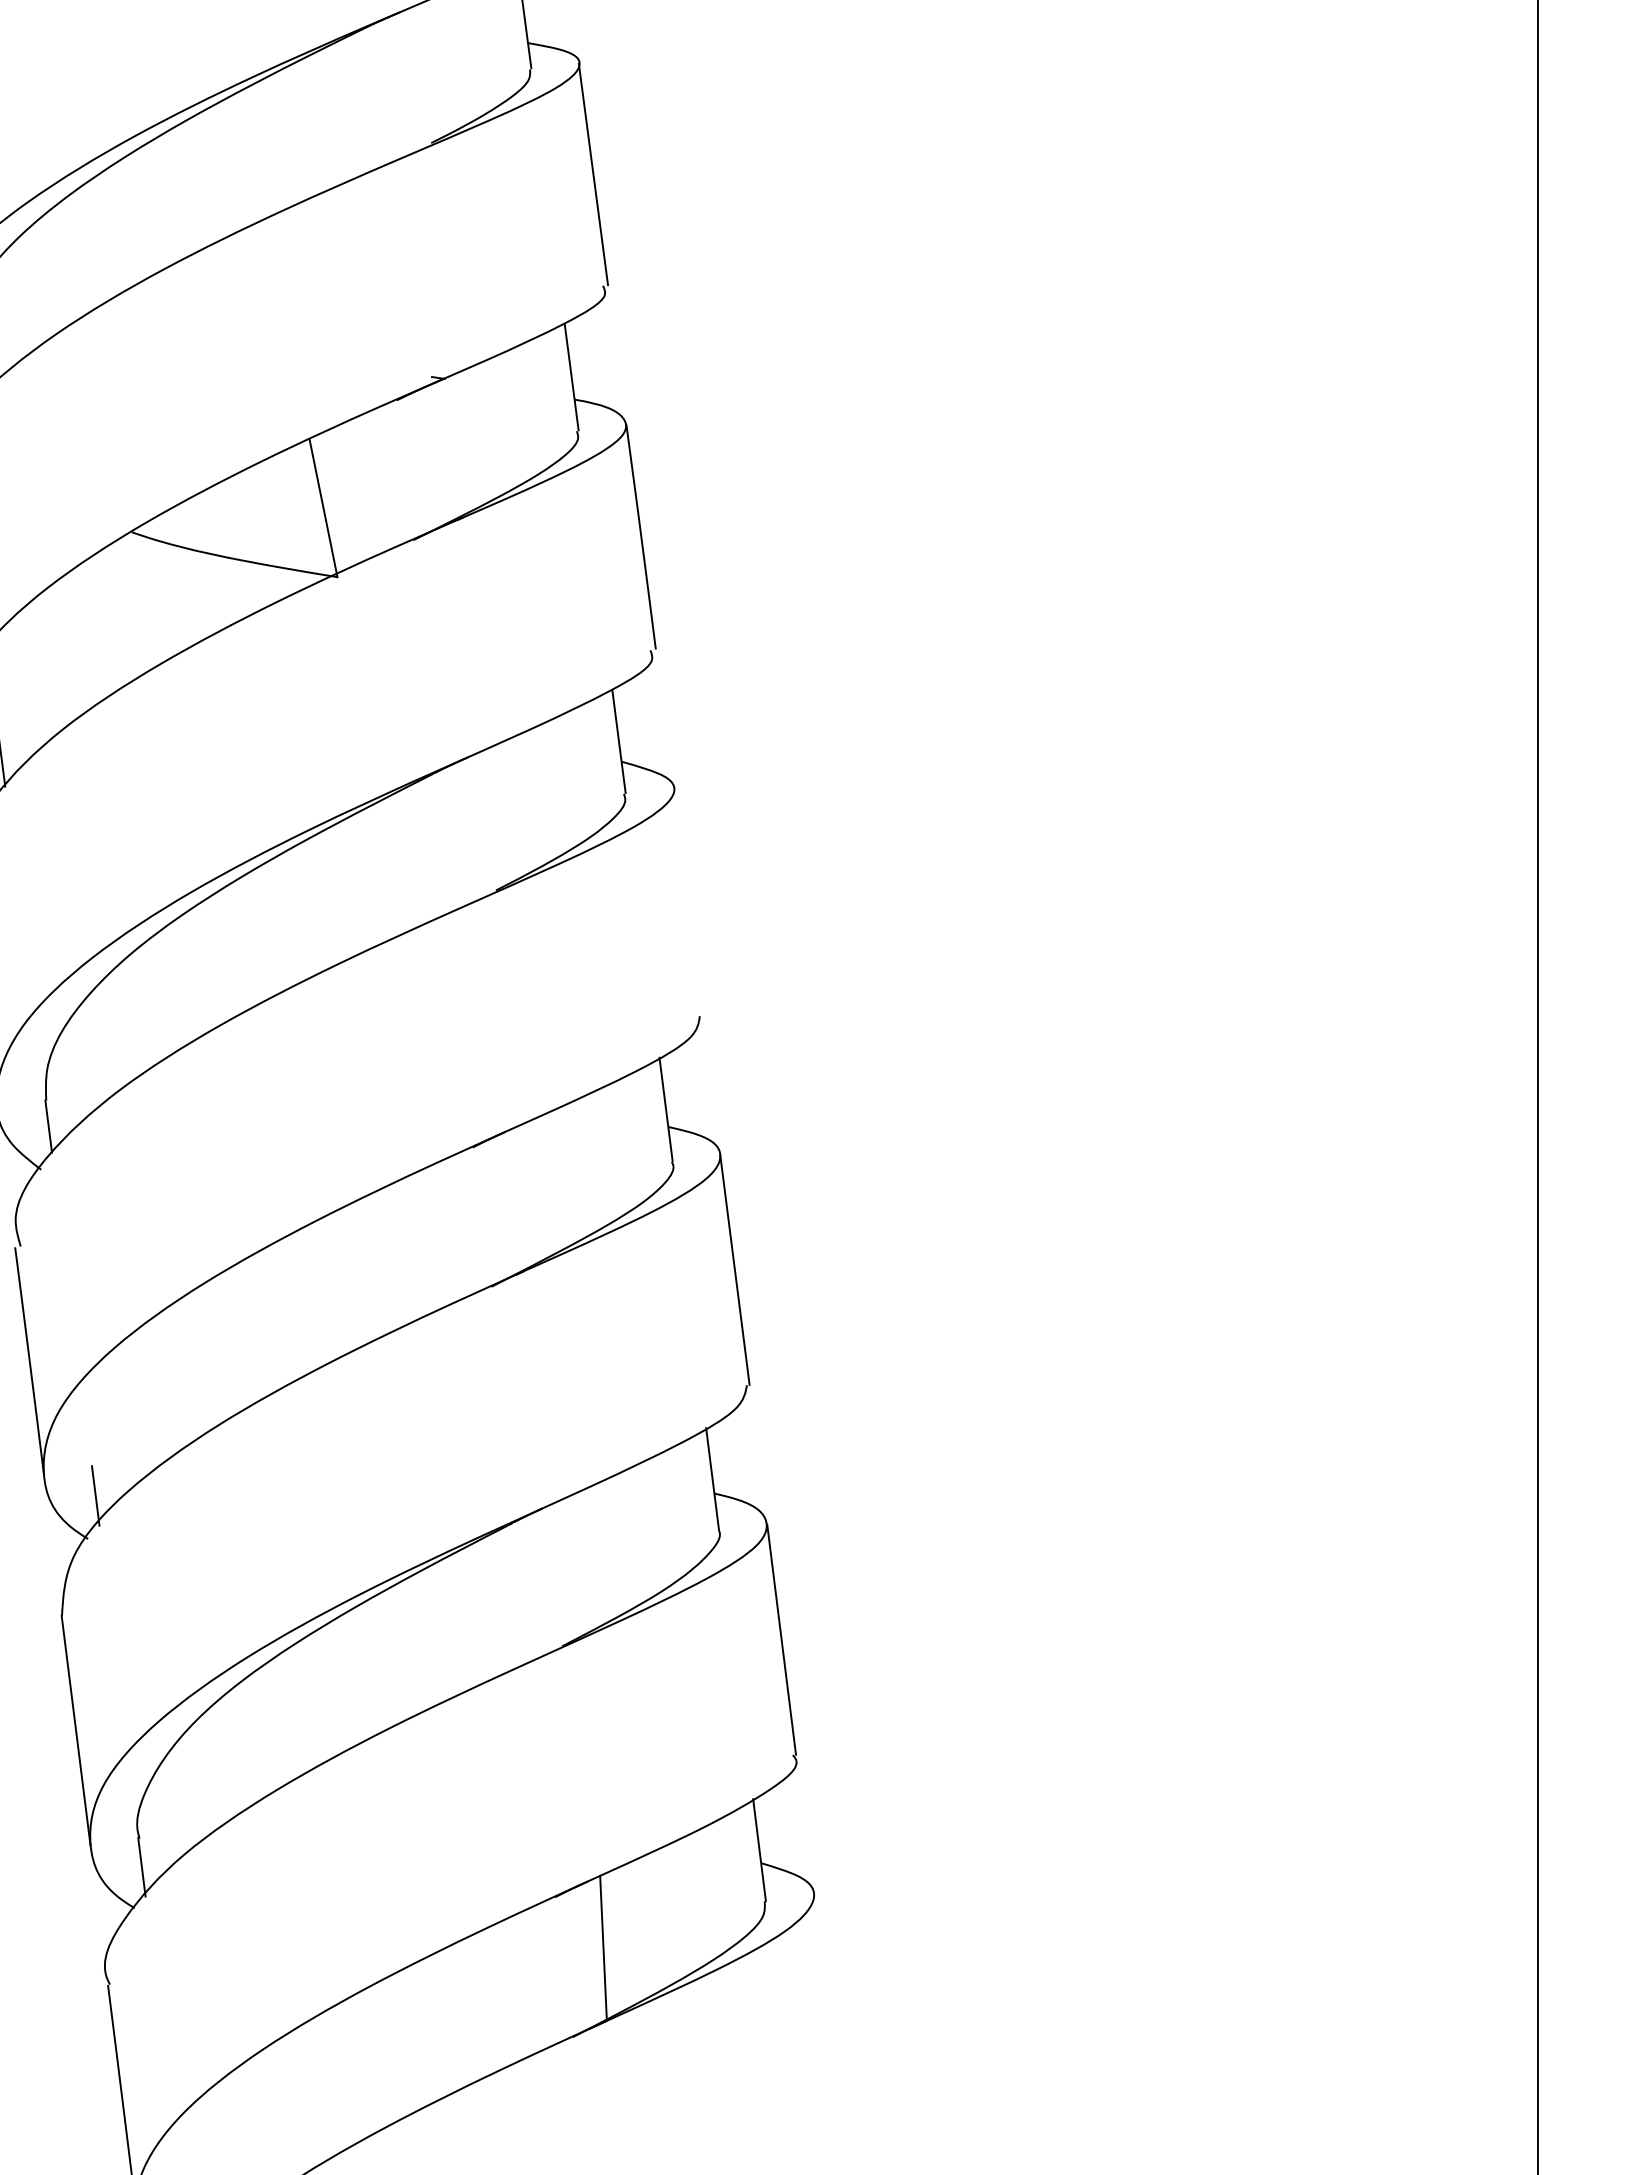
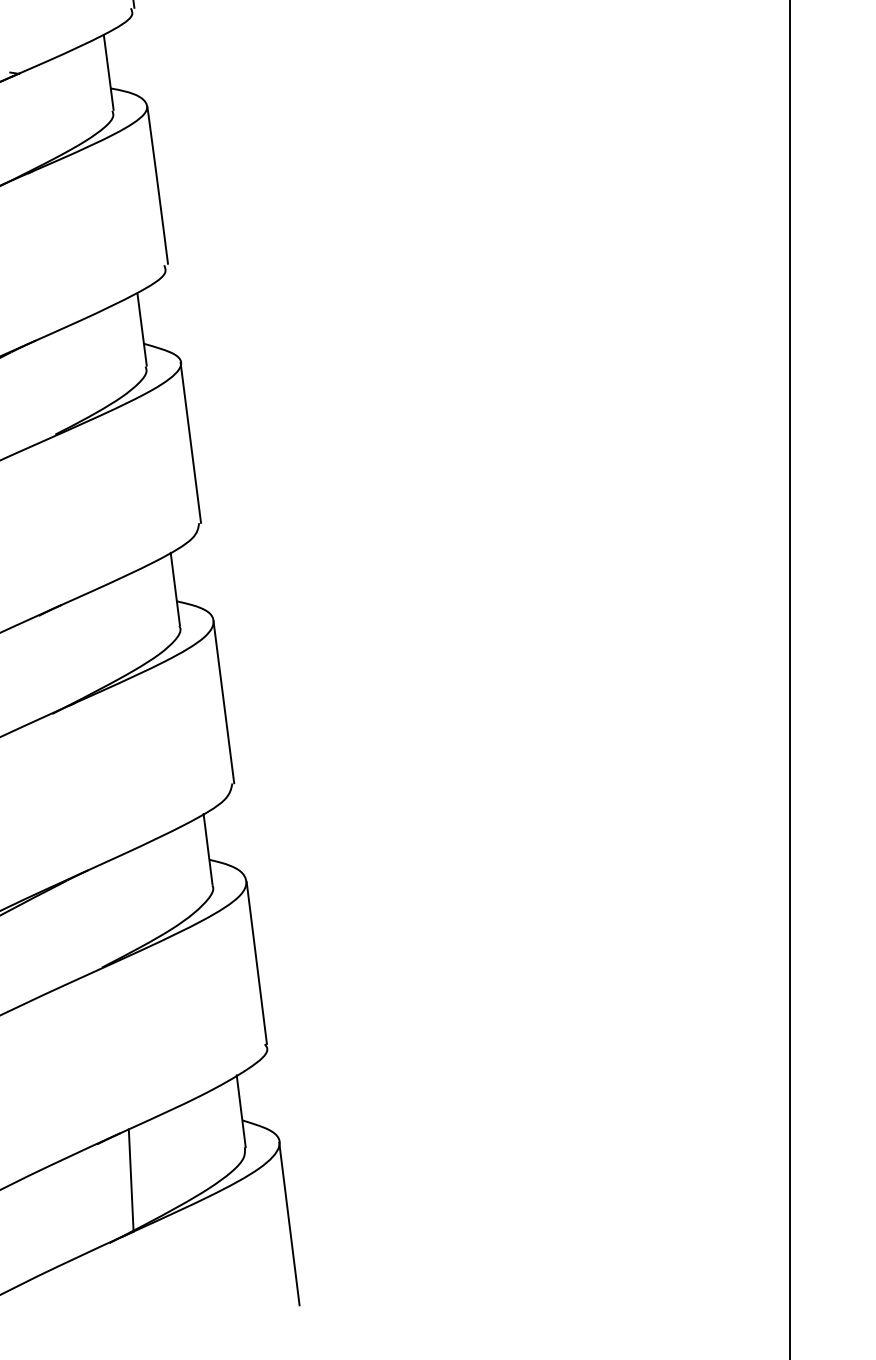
line: (687, 901) -> (190, 442), added
line: (827, 2009) -> (289, 1223), added

